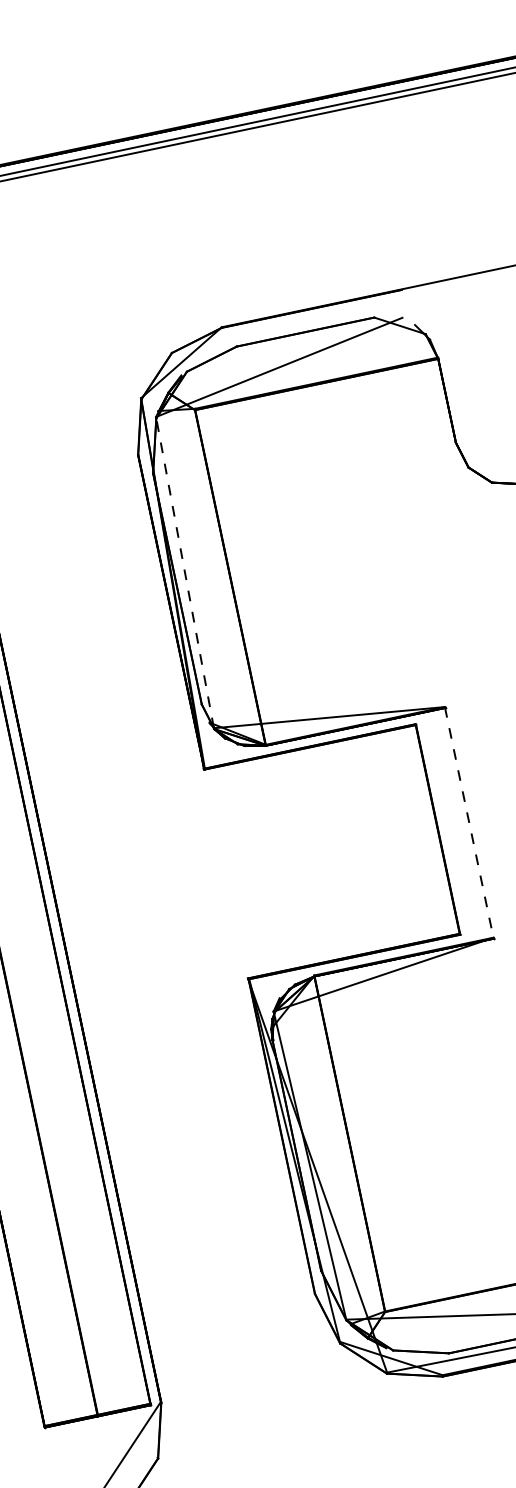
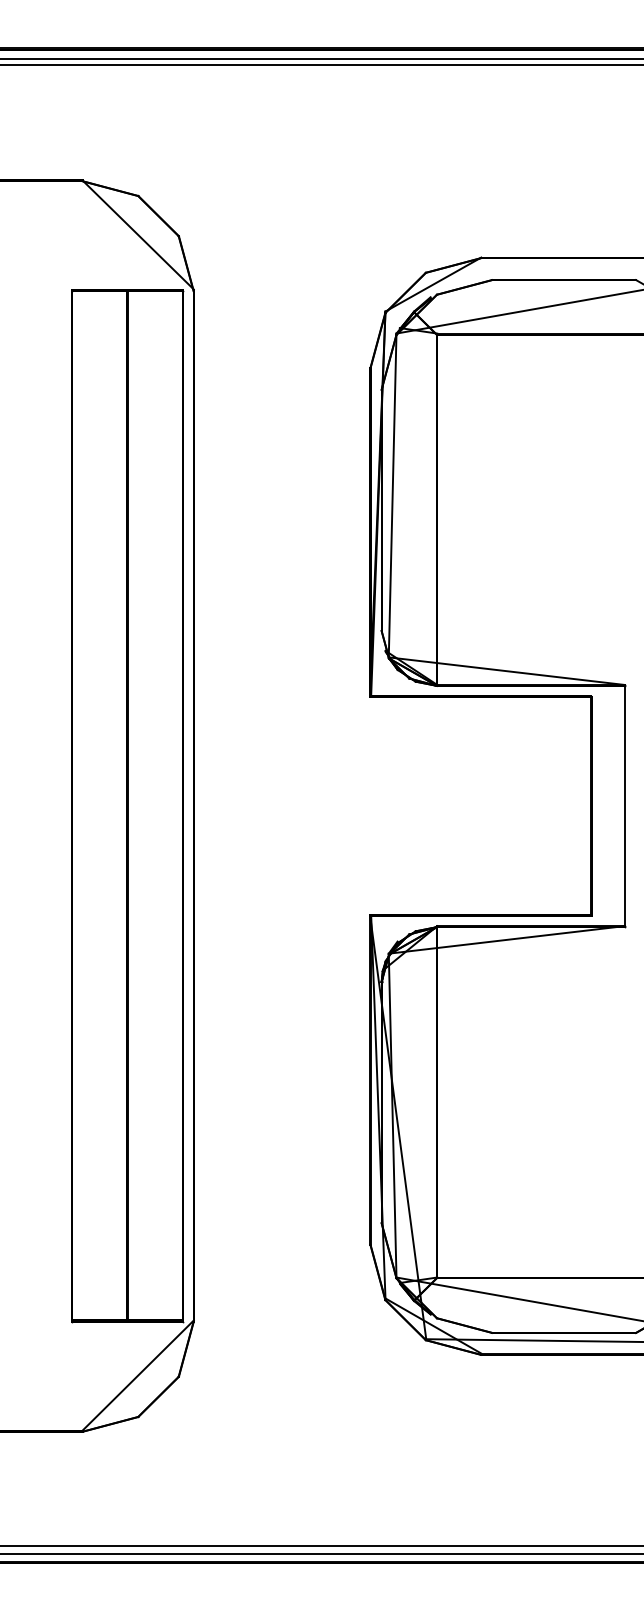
line: (184, 572) -> (392, 495), dashed -> solid
line: (469, 822) -> (624, 805), dashed -> solid

